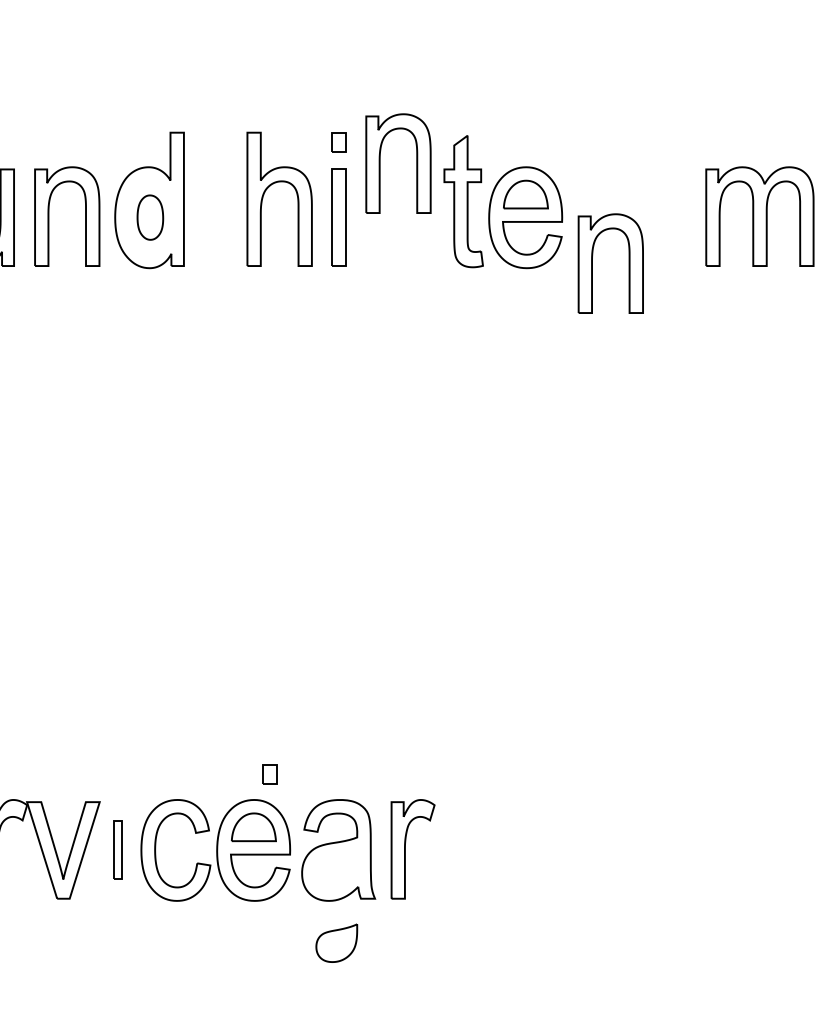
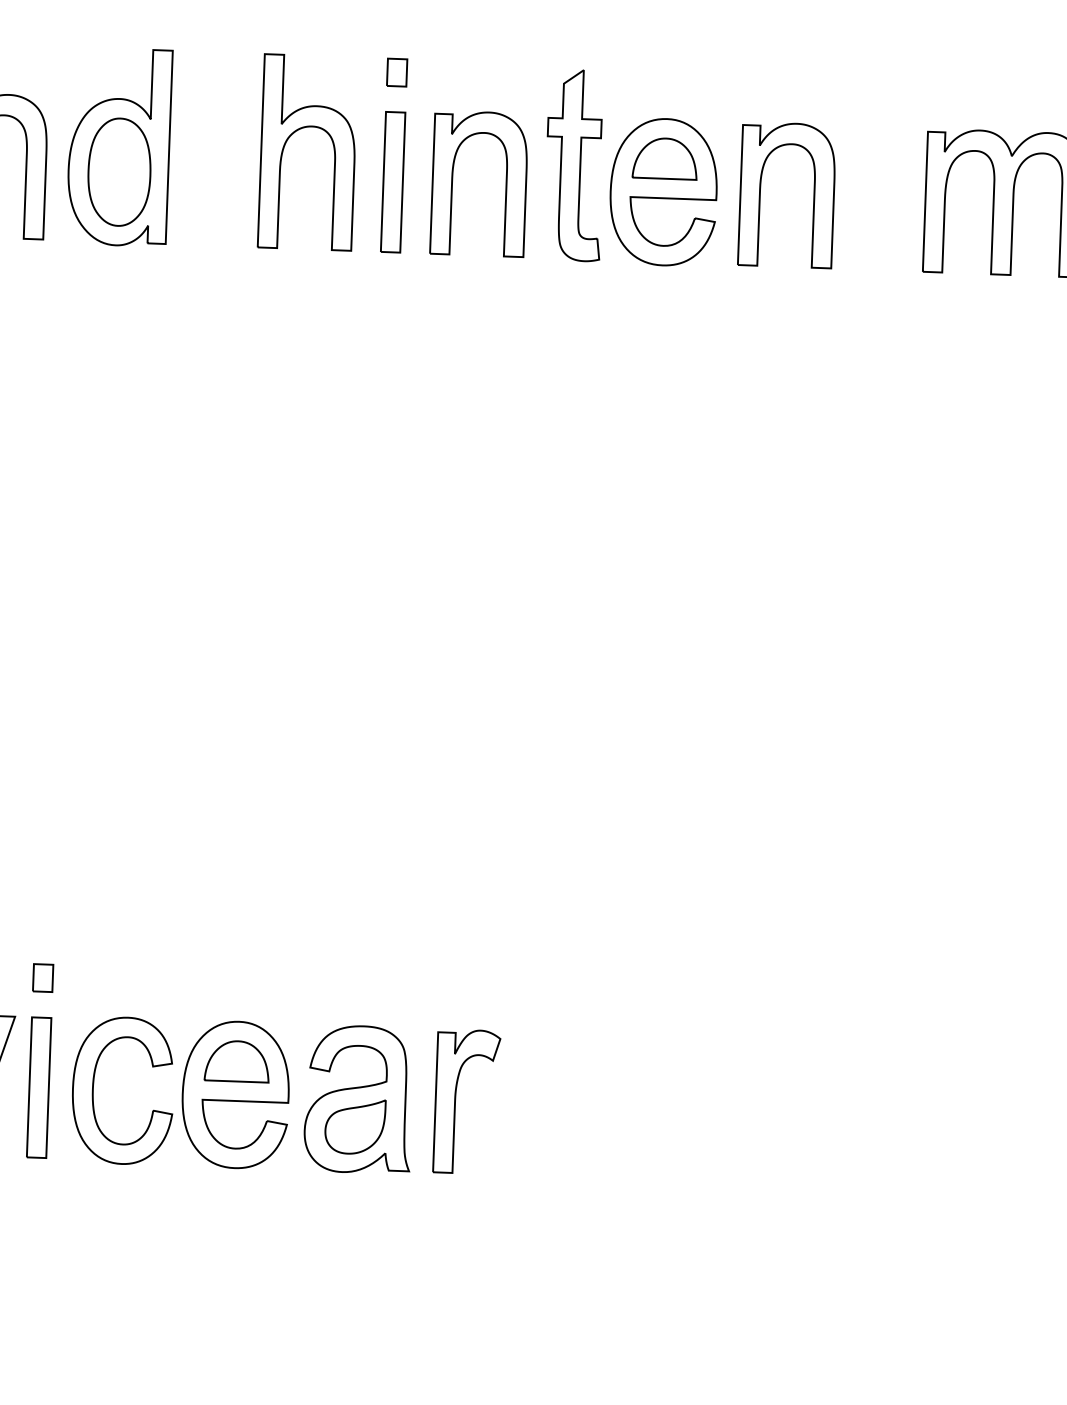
part: (380, 163) -> (453, 182), moved
part: (150, 217) -> (119, 171), size x1.67
part: (592, 263) -> (760, 193), moved
part: (269, 774) -> (42, 977), moved
part: (117, 850) -> (38, 1087), size x1.67
part: (336, 942) -> (354, 1125), moved

